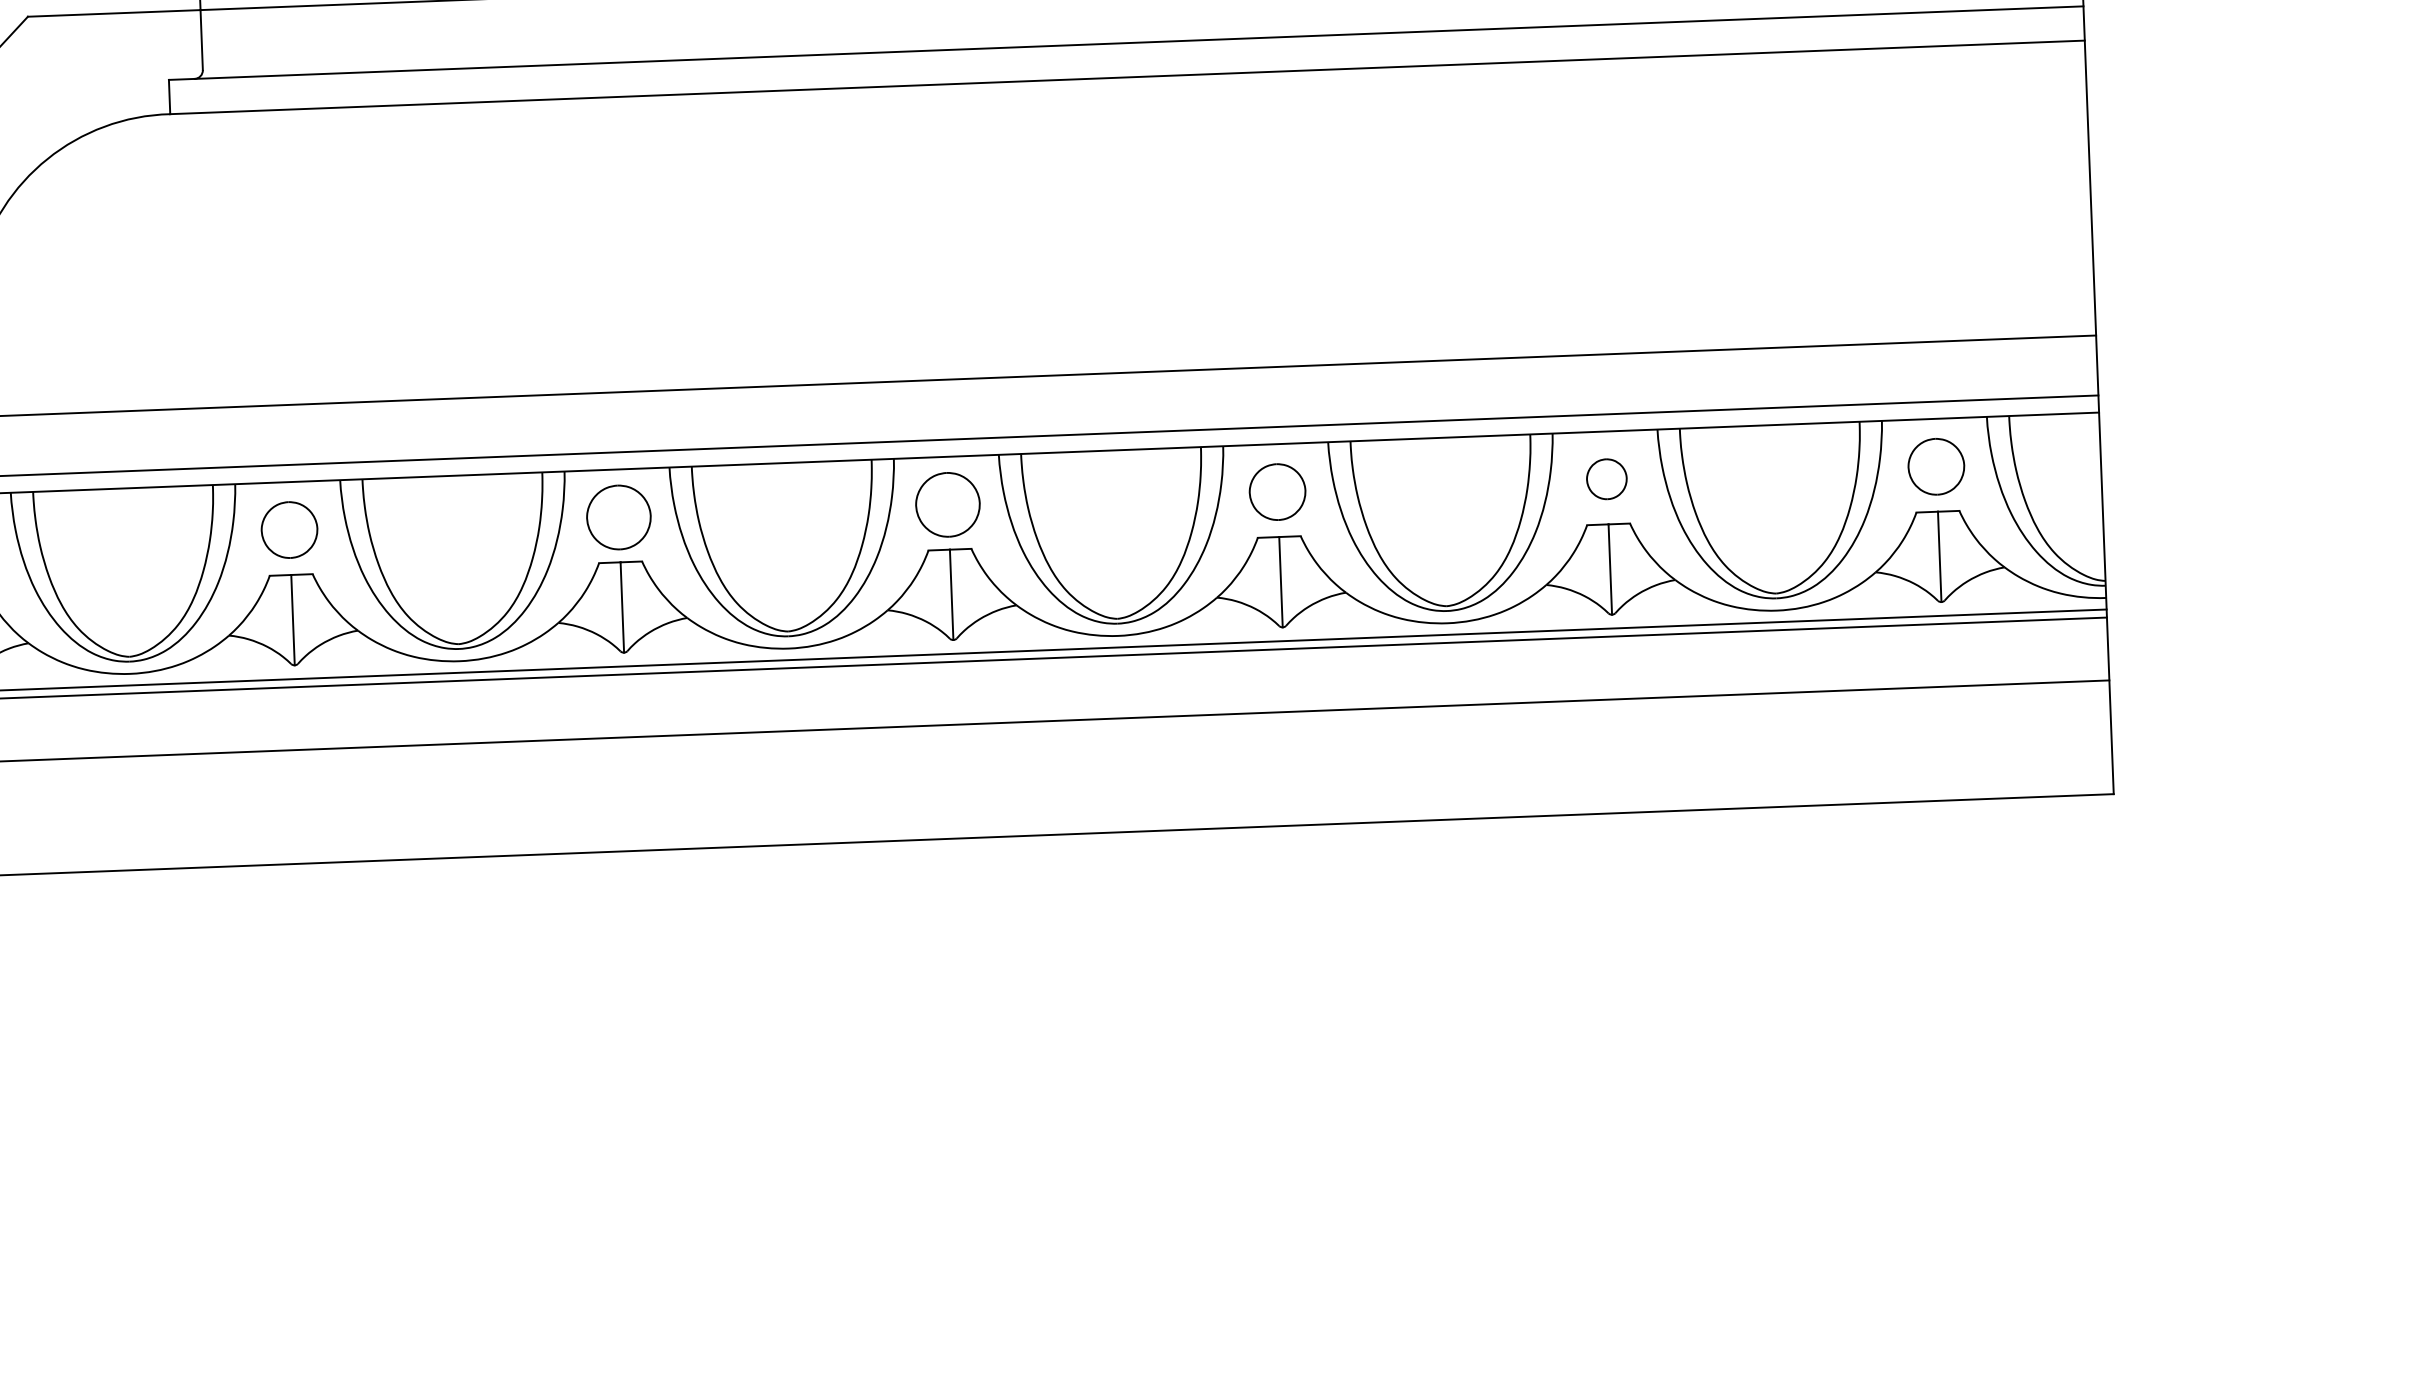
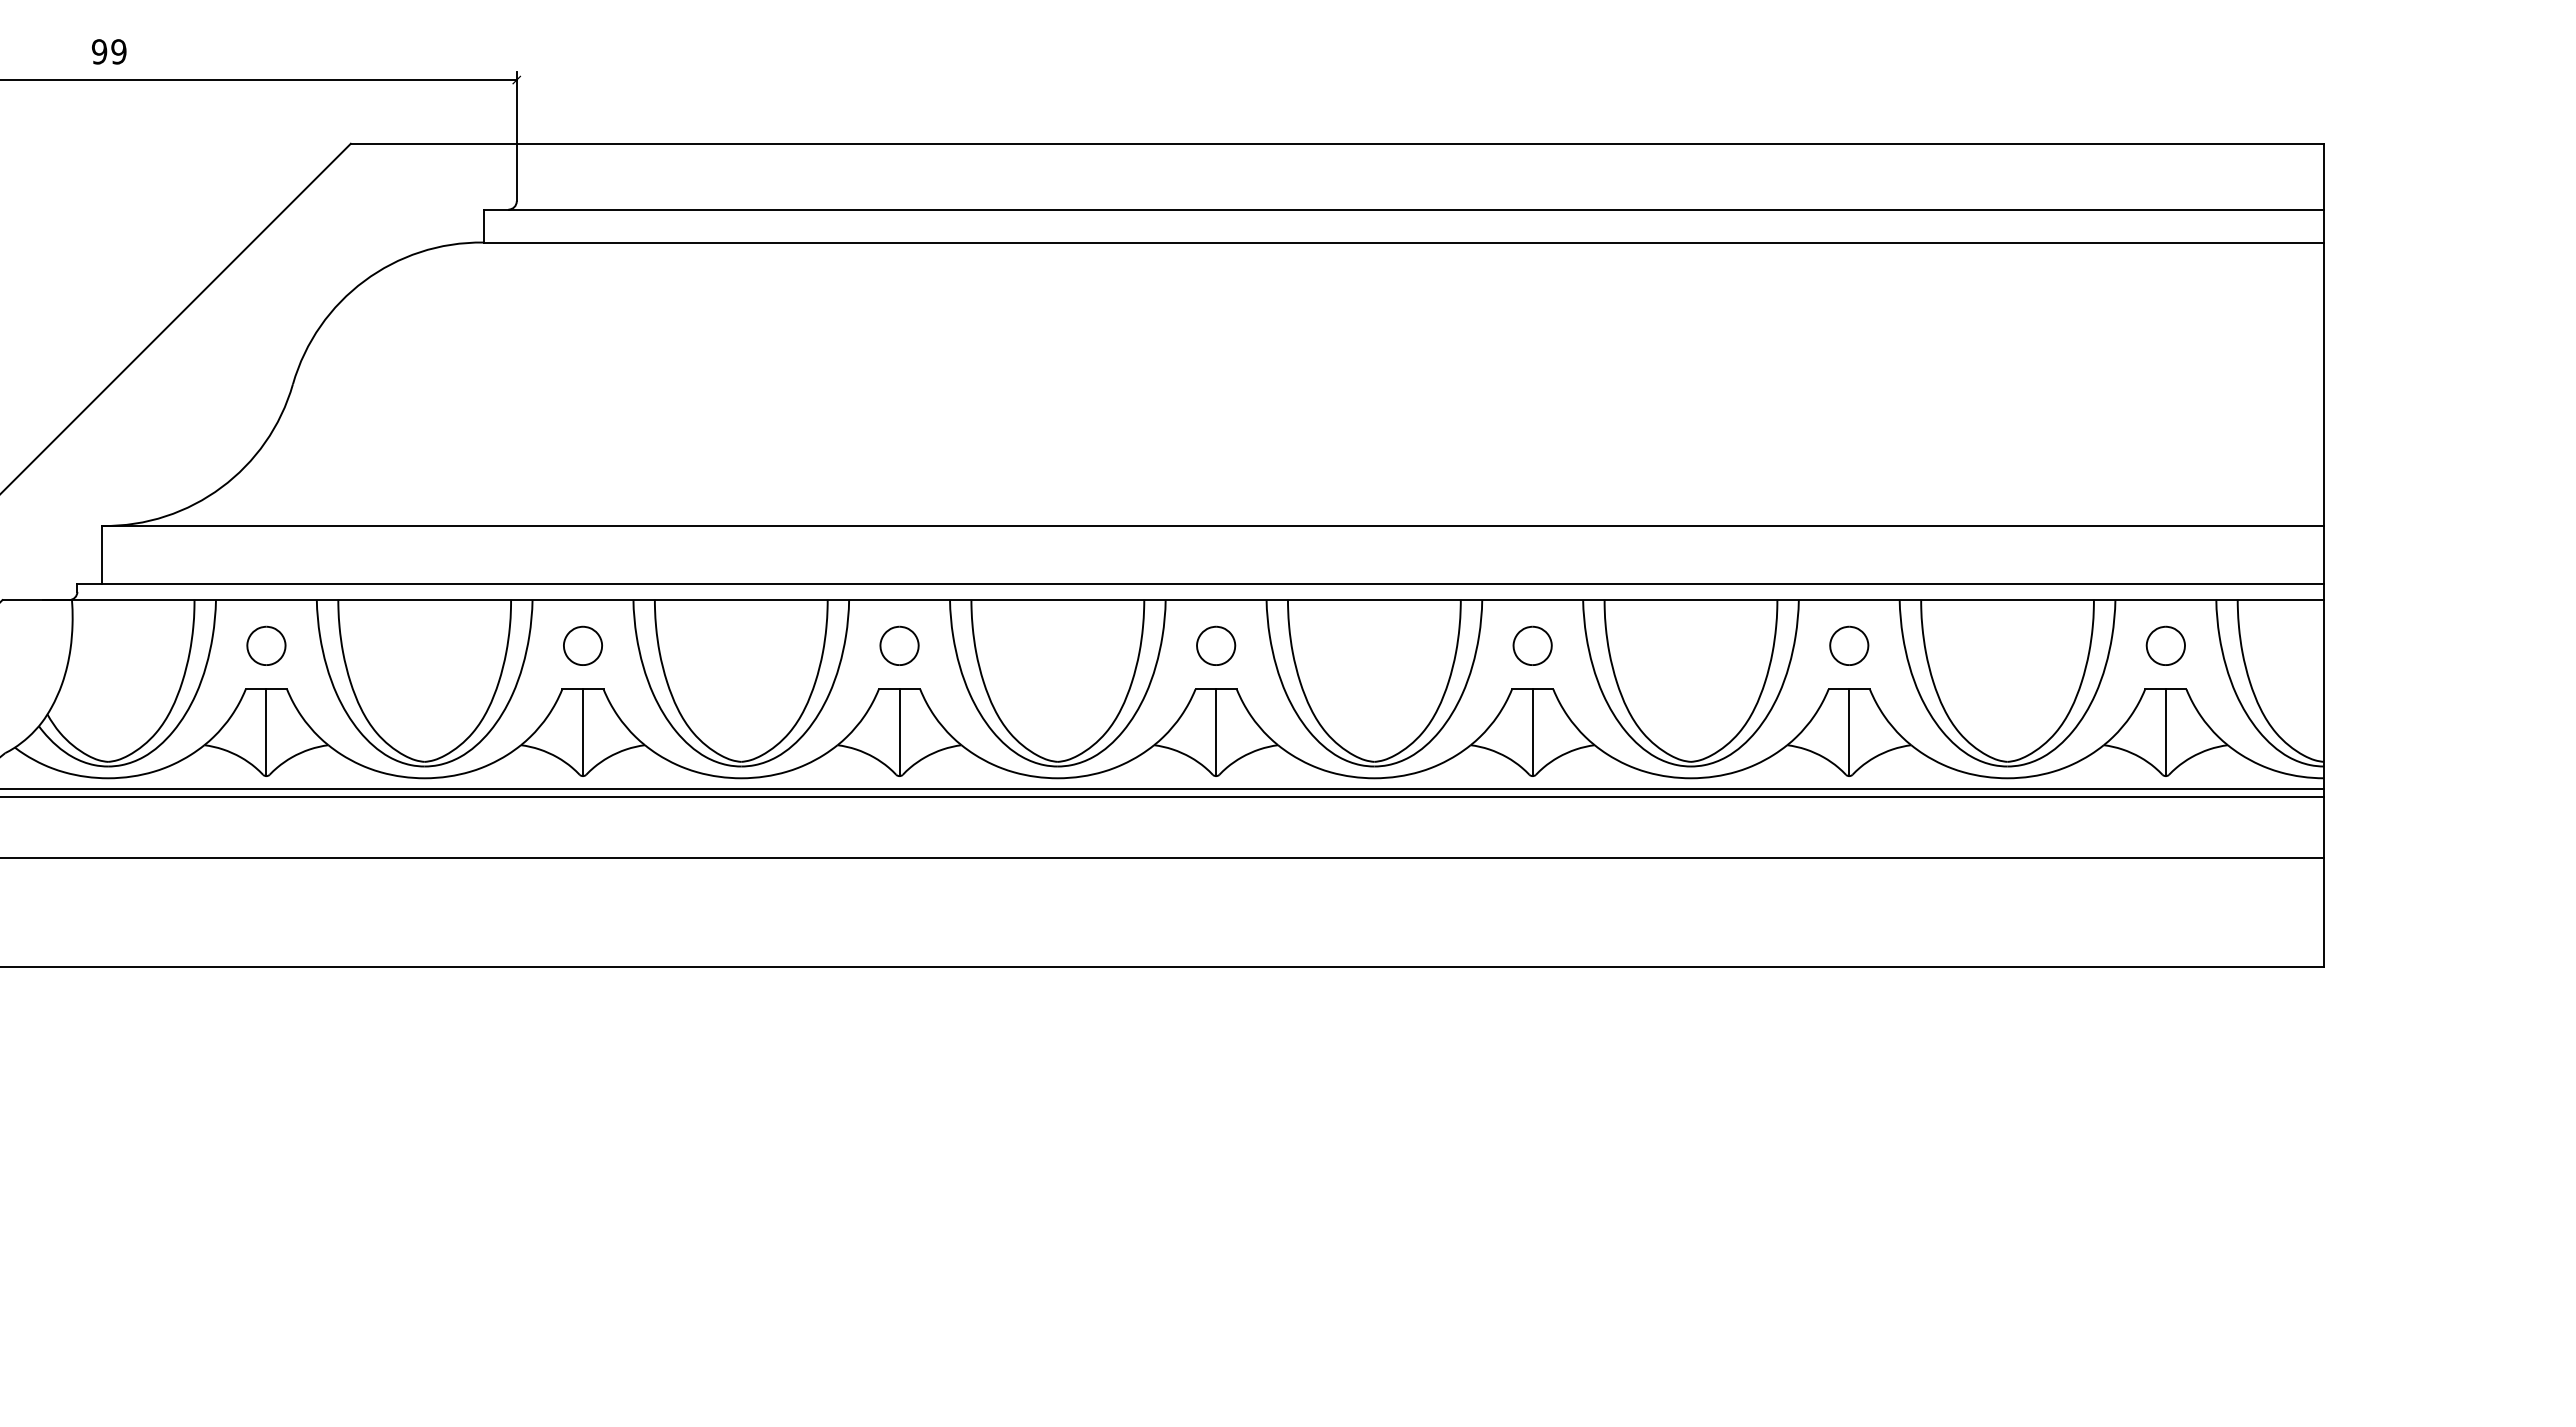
part: (1935, 466) -> (2165, 645), size x0.71
part: (1277, 491) -> (1532, 645), size x0.71
part: (948, 504) -> (1216, 645), size x0.62
part: (618, 516) -> (899, 645), size x0.62
part: (288, 529) -> (582, 645), size x0.71

